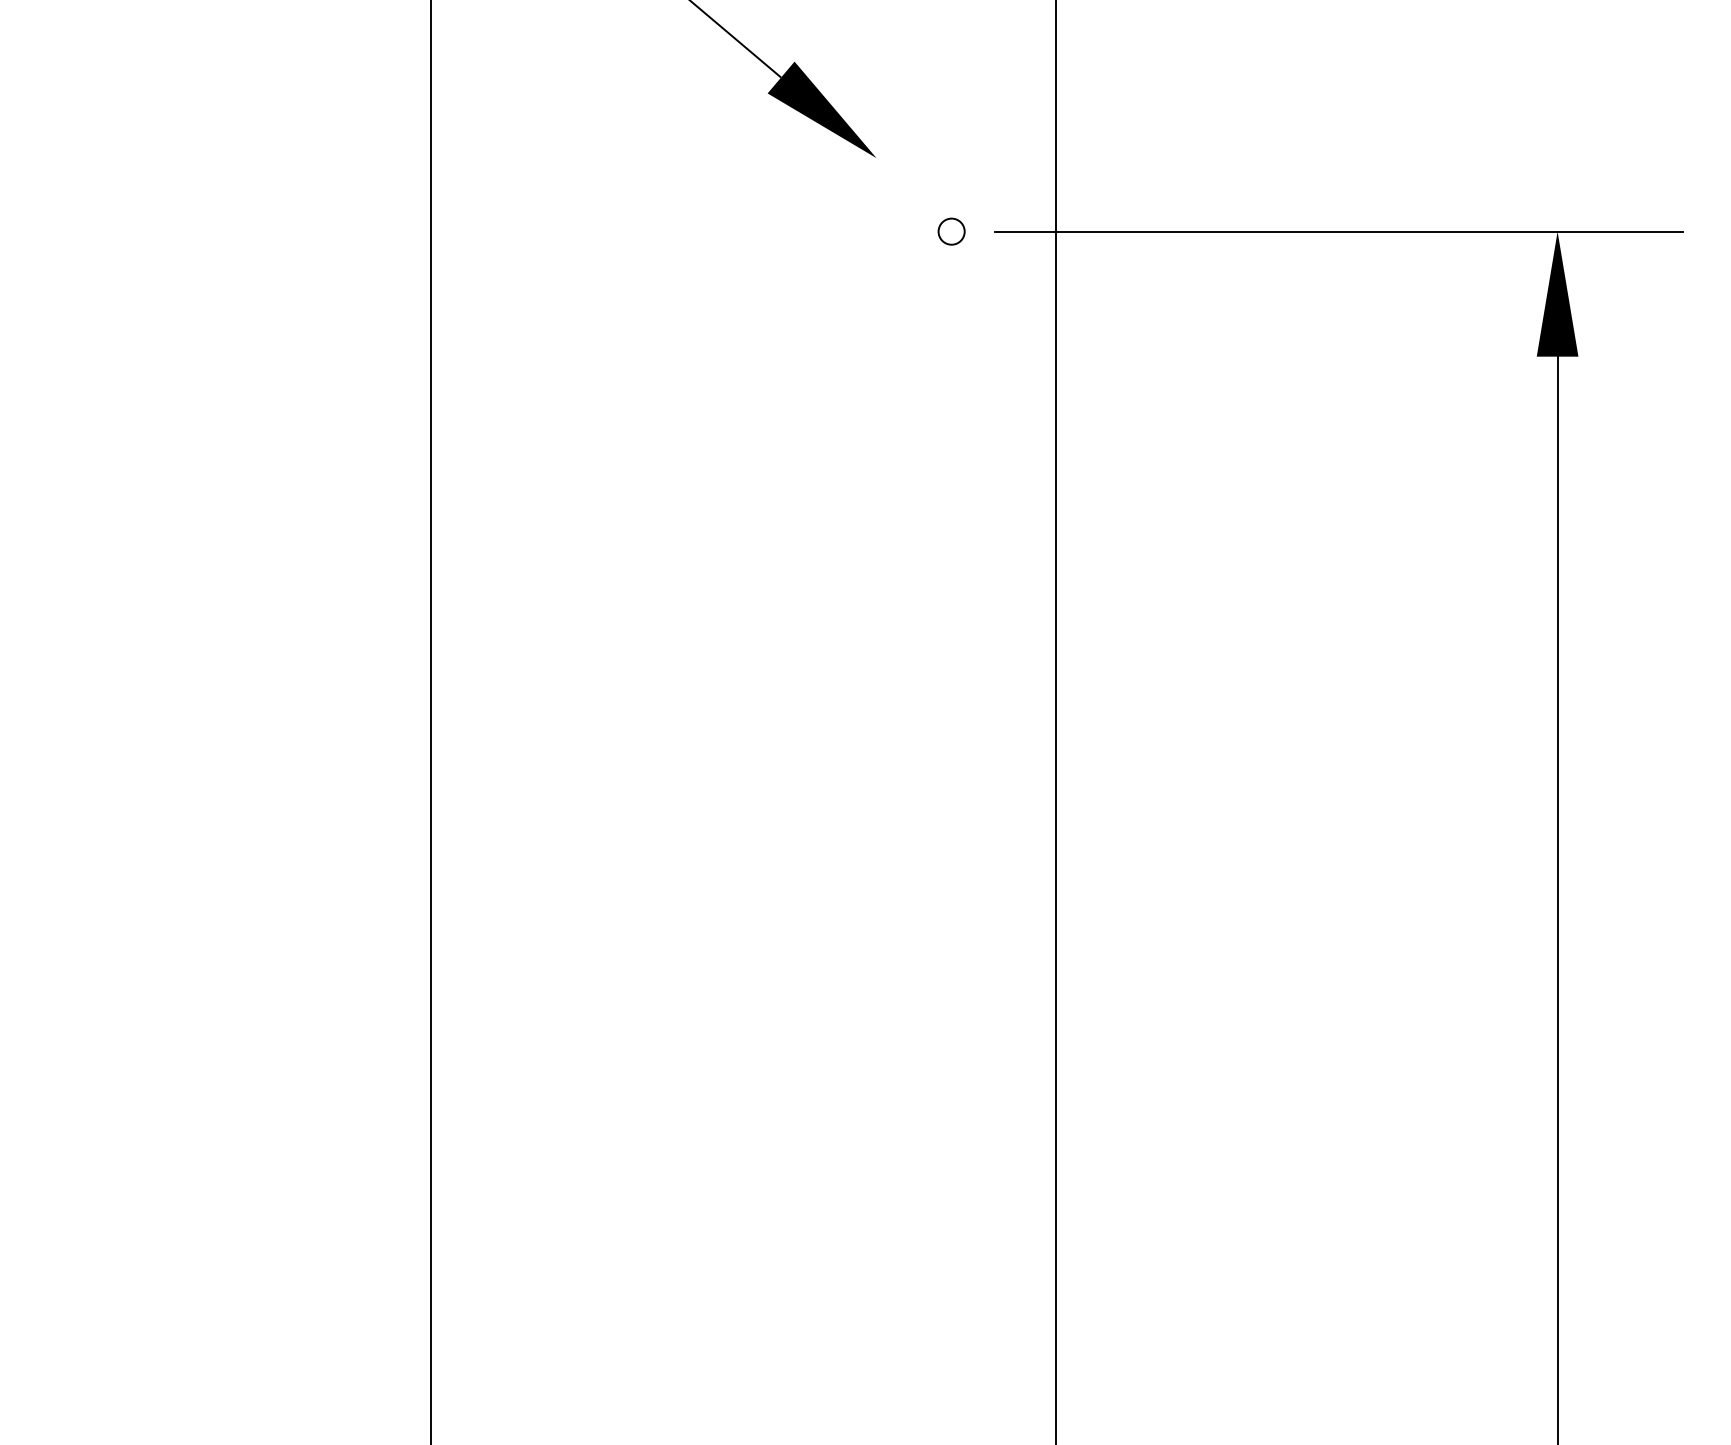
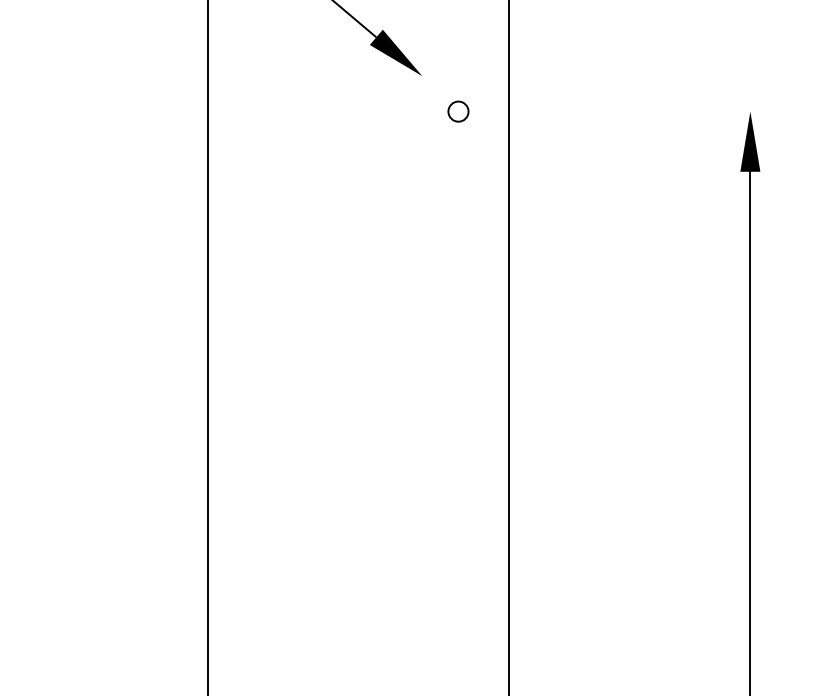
circle: (951, 231) -> (458, 111), size x1.6
line: (1337, 231) -> (644, 111), removed

